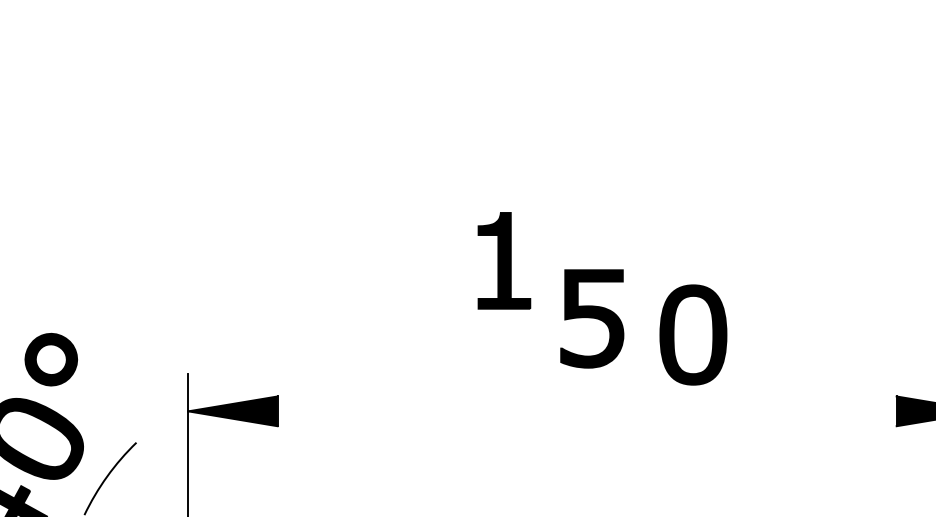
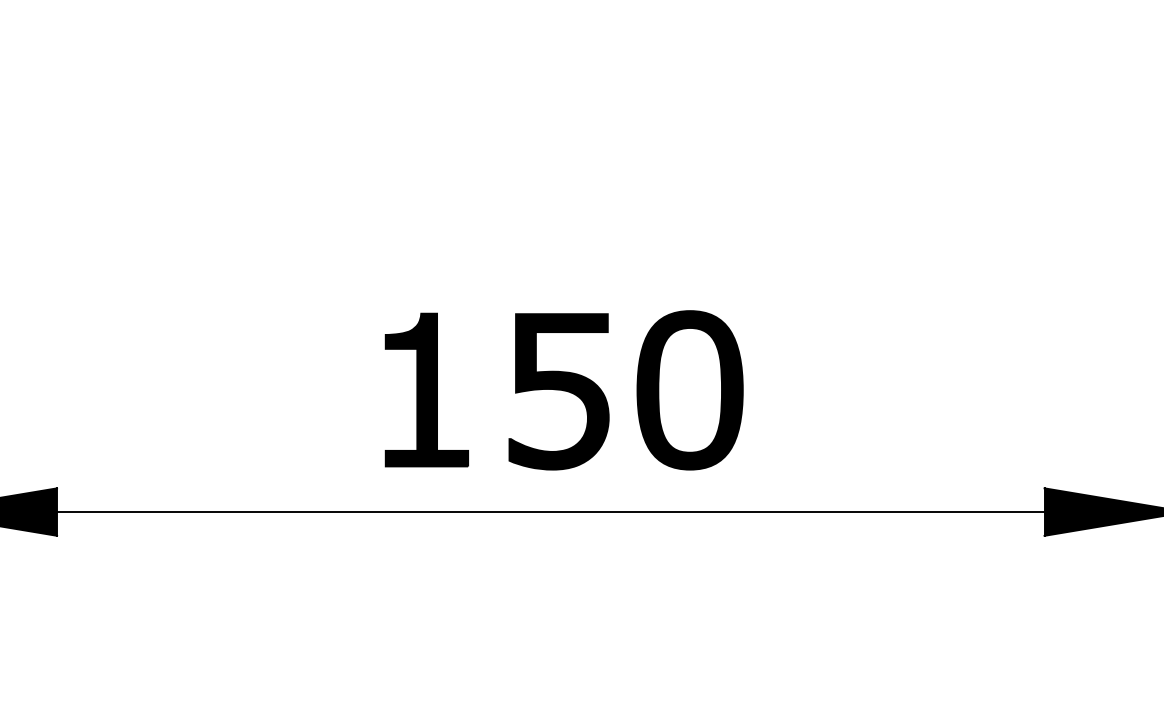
part: (504, 260) -> (427, 389), moved
part: (592, 318) -> (559, 391), moved
part: (693, 334) -> (690, 389), moved
line: (586, 411) -> (549, 512), added

